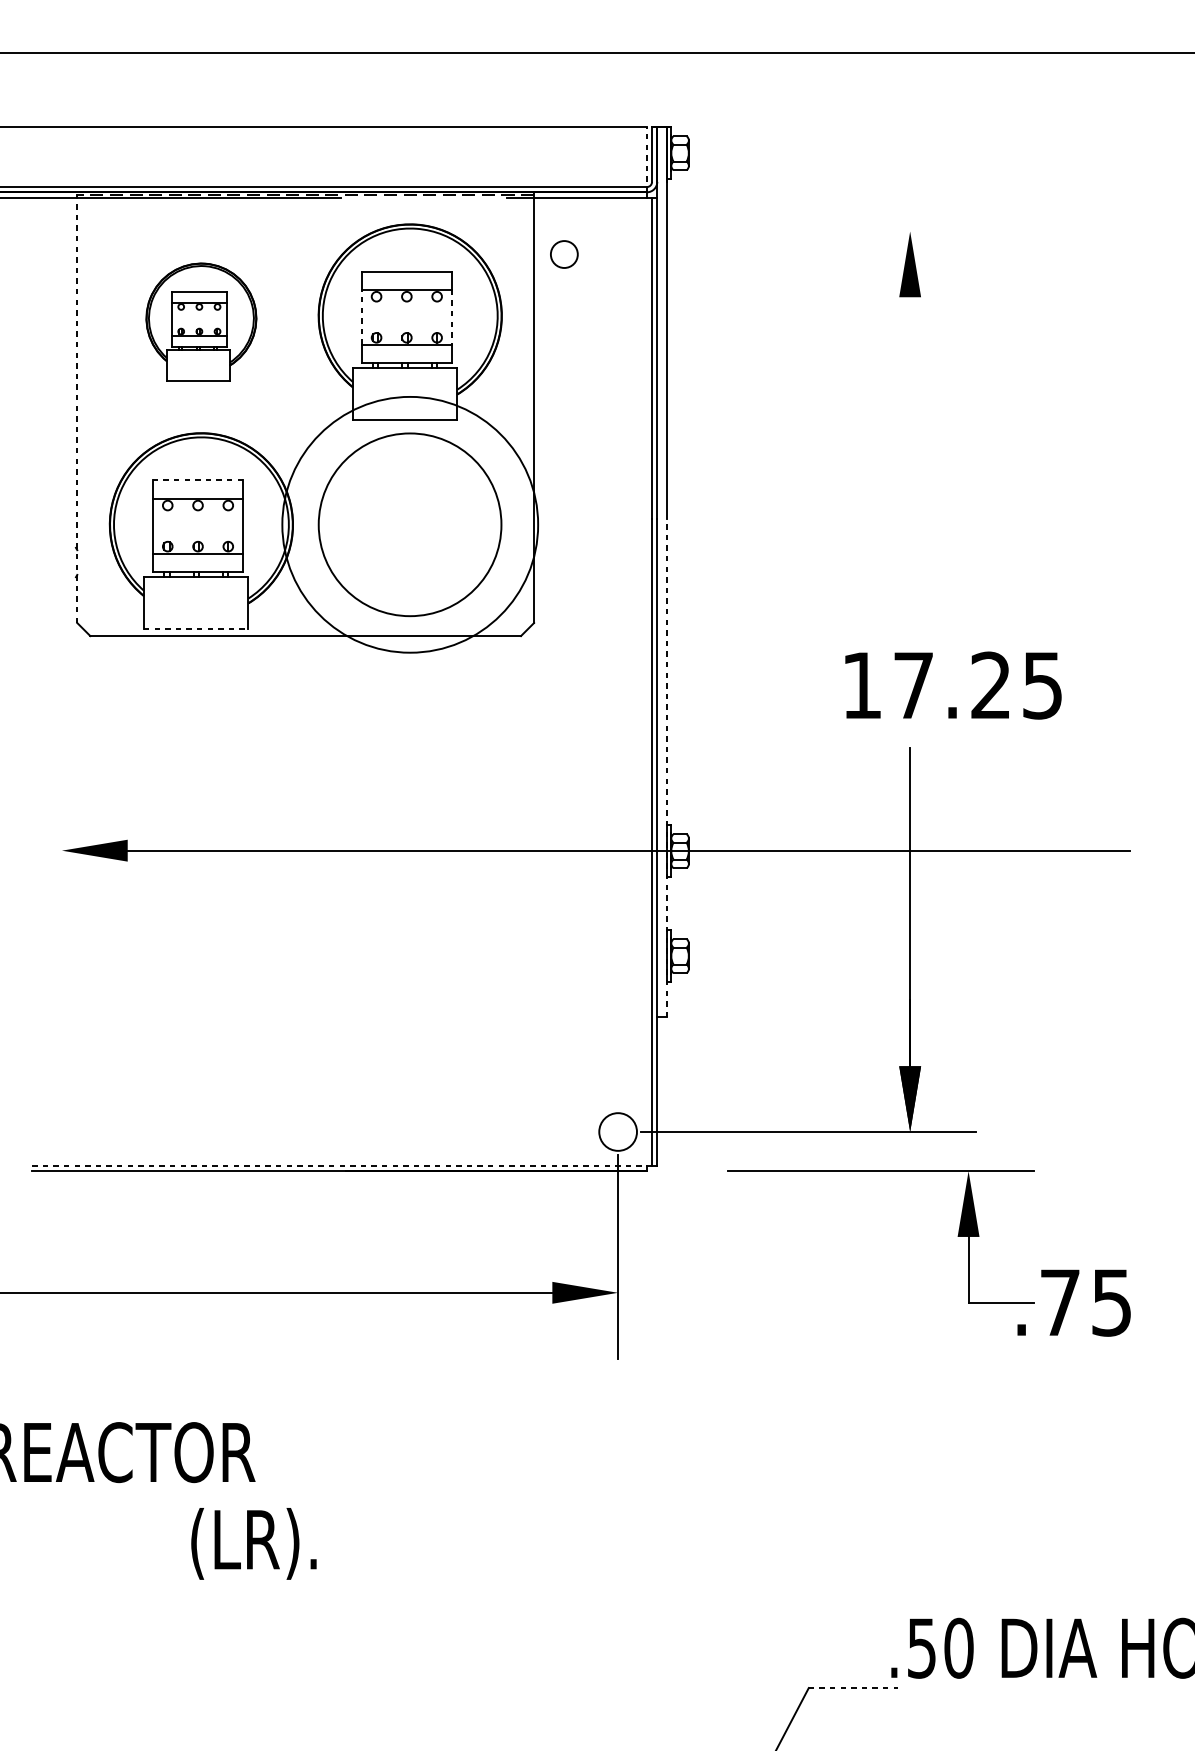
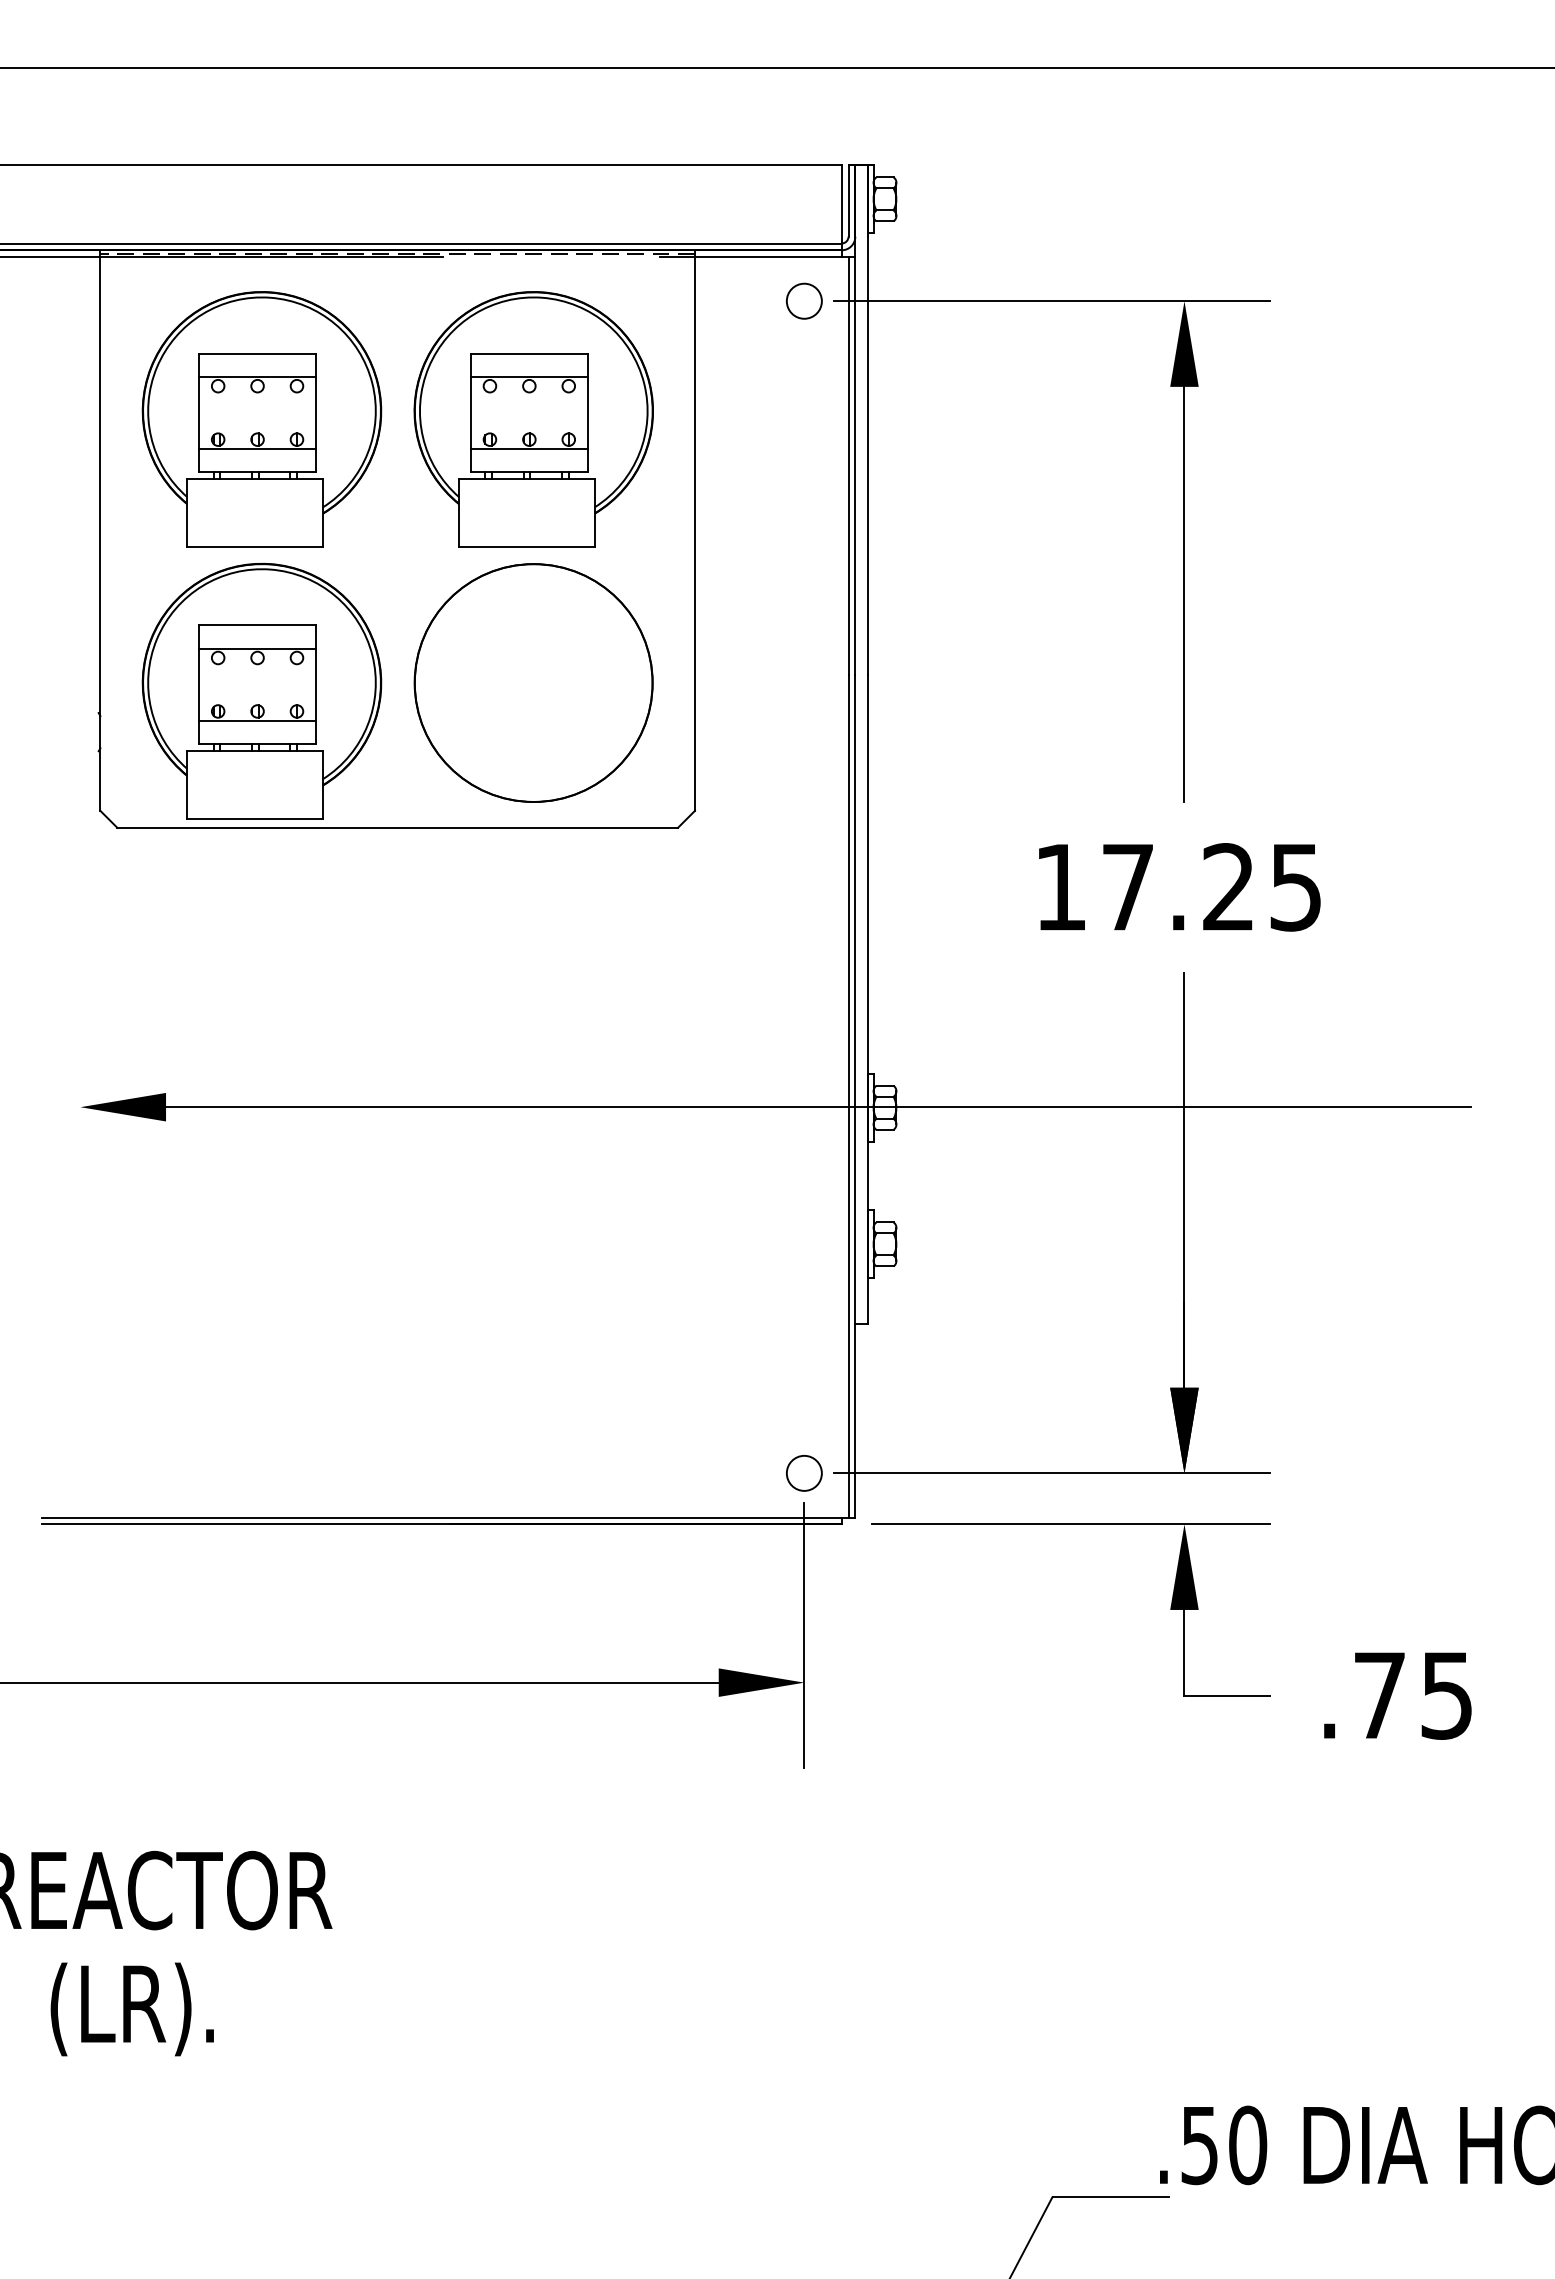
line: (646, 159) -> (841, 207), dashed -> solid
line: (808, 231) -> (1052, 301), added
circle: (564, 253) -> (804, 300), moved
line: (361, 316) -> (470, 412), dashed -> solid
line: (452, 316) -> (588, 412), dashed -> solid
part: (201, 322) -> (261, 419), size x1.67
line: (77, 407) -> (100, 530), dashed -> solid
line: (910, 456) -> (1184, 593), added
line: (197, 480) -> (257, 625), dashed -> solid
circle: (410, 524) -> (533, 682), size x0.71
line: (196, 628) -> (255, 818), dashed -> solid
text: (953, 685) -> (1179, 887), moved
line: (667, 767) -> (868, 998), dashed -> solid
circle: (617, 1131) -> (803, 1472), size x0.71
line: (339, 1165) -> (441, 1517), dashed -> solid
part: (881, 1171) -> (1070, 1524), moved
text: (253, 1543) -> (131, 2009), moved
line: (853, 1688) -> (1110, 2197), dashed -> solid

